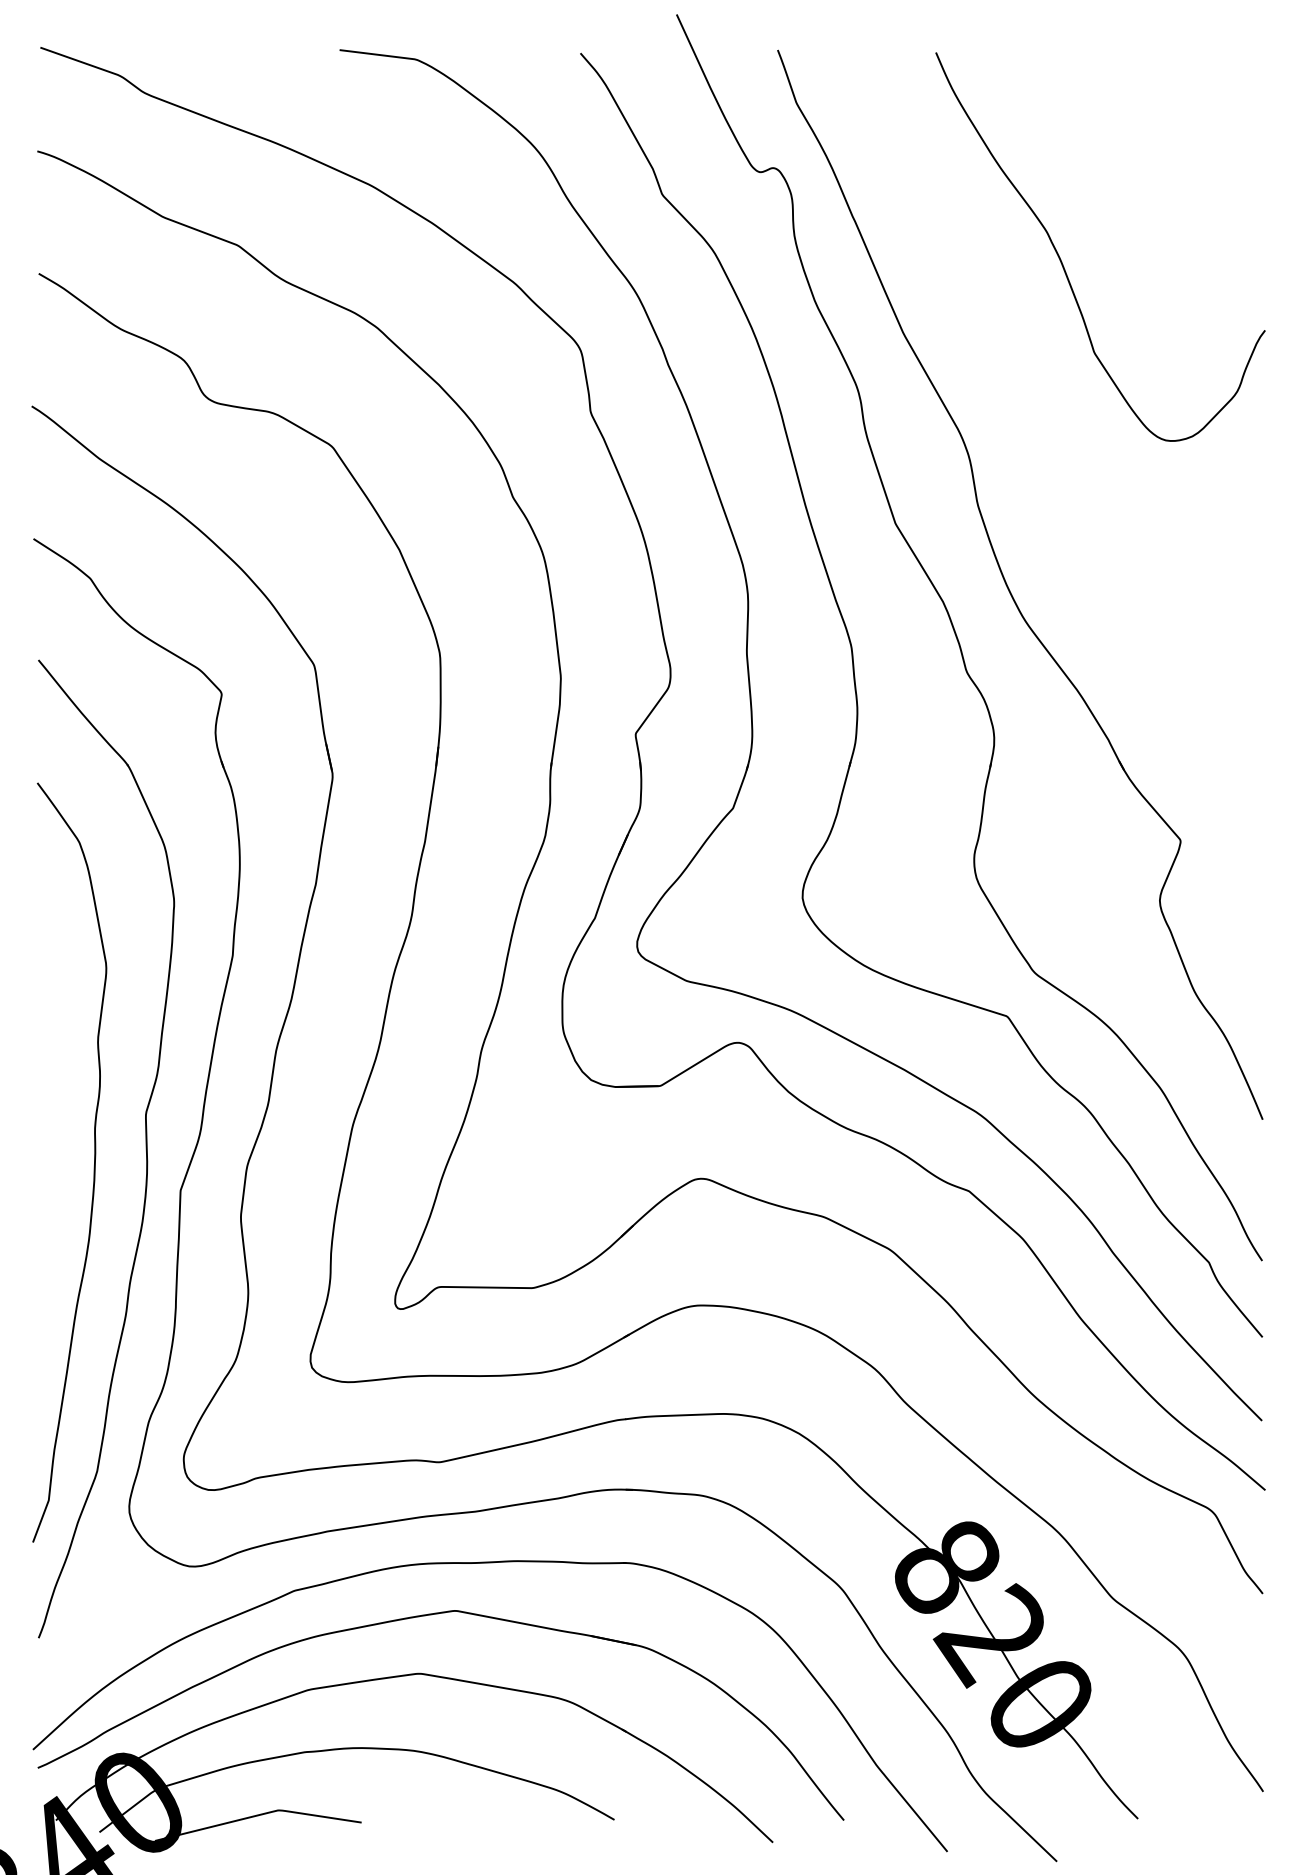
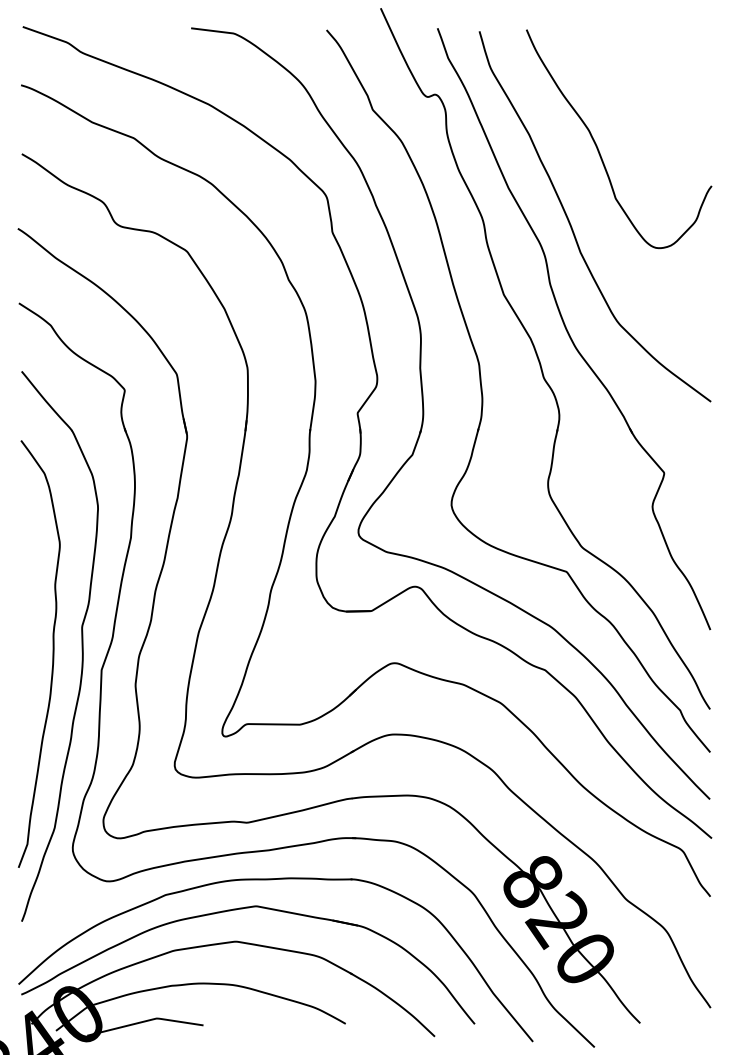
curve: (1015, 398) -> (571, 224), added

